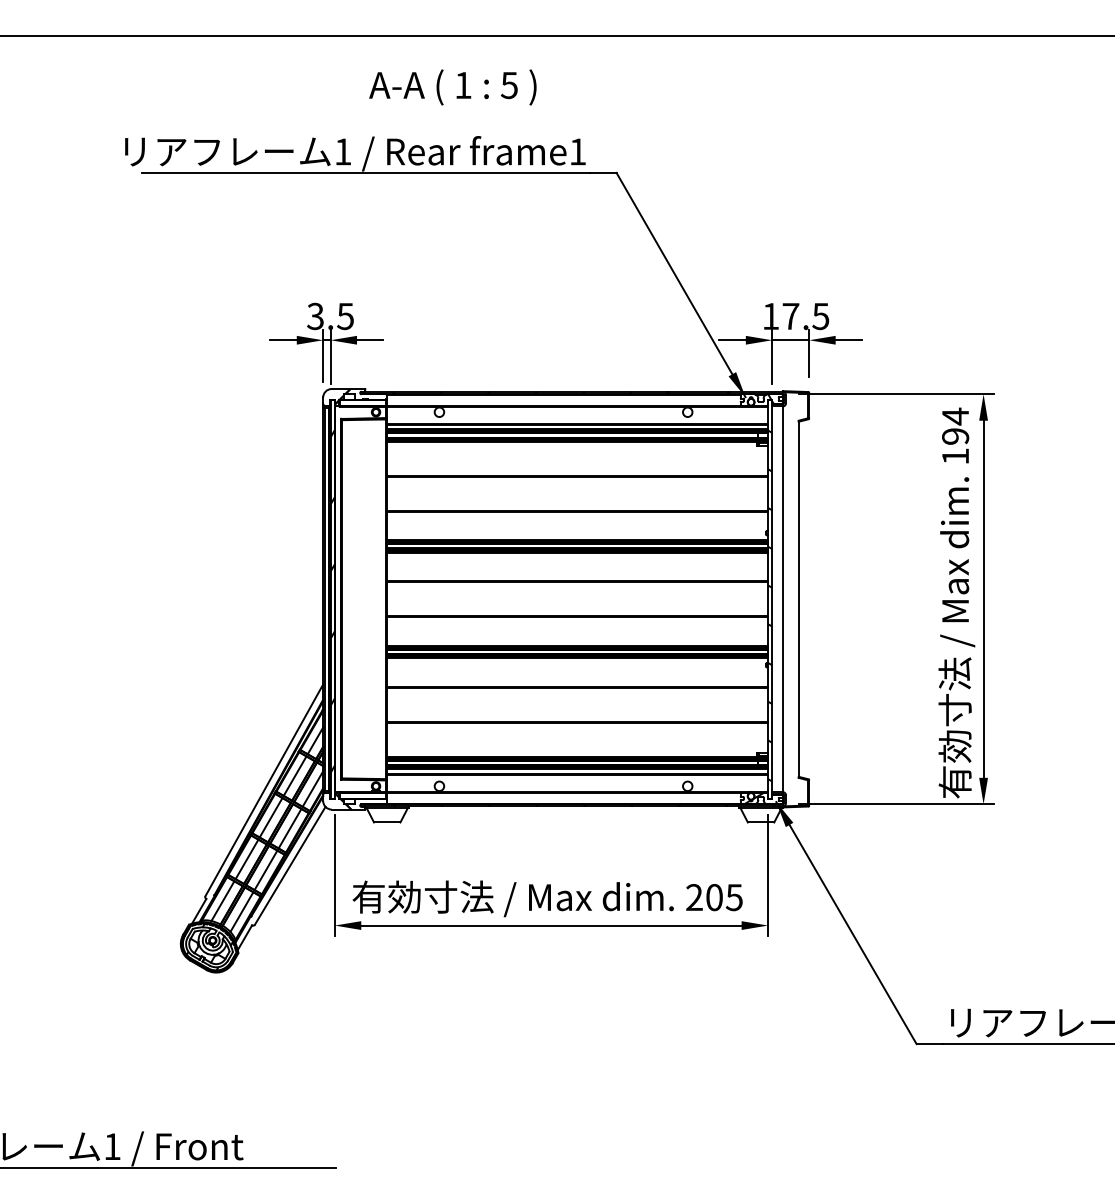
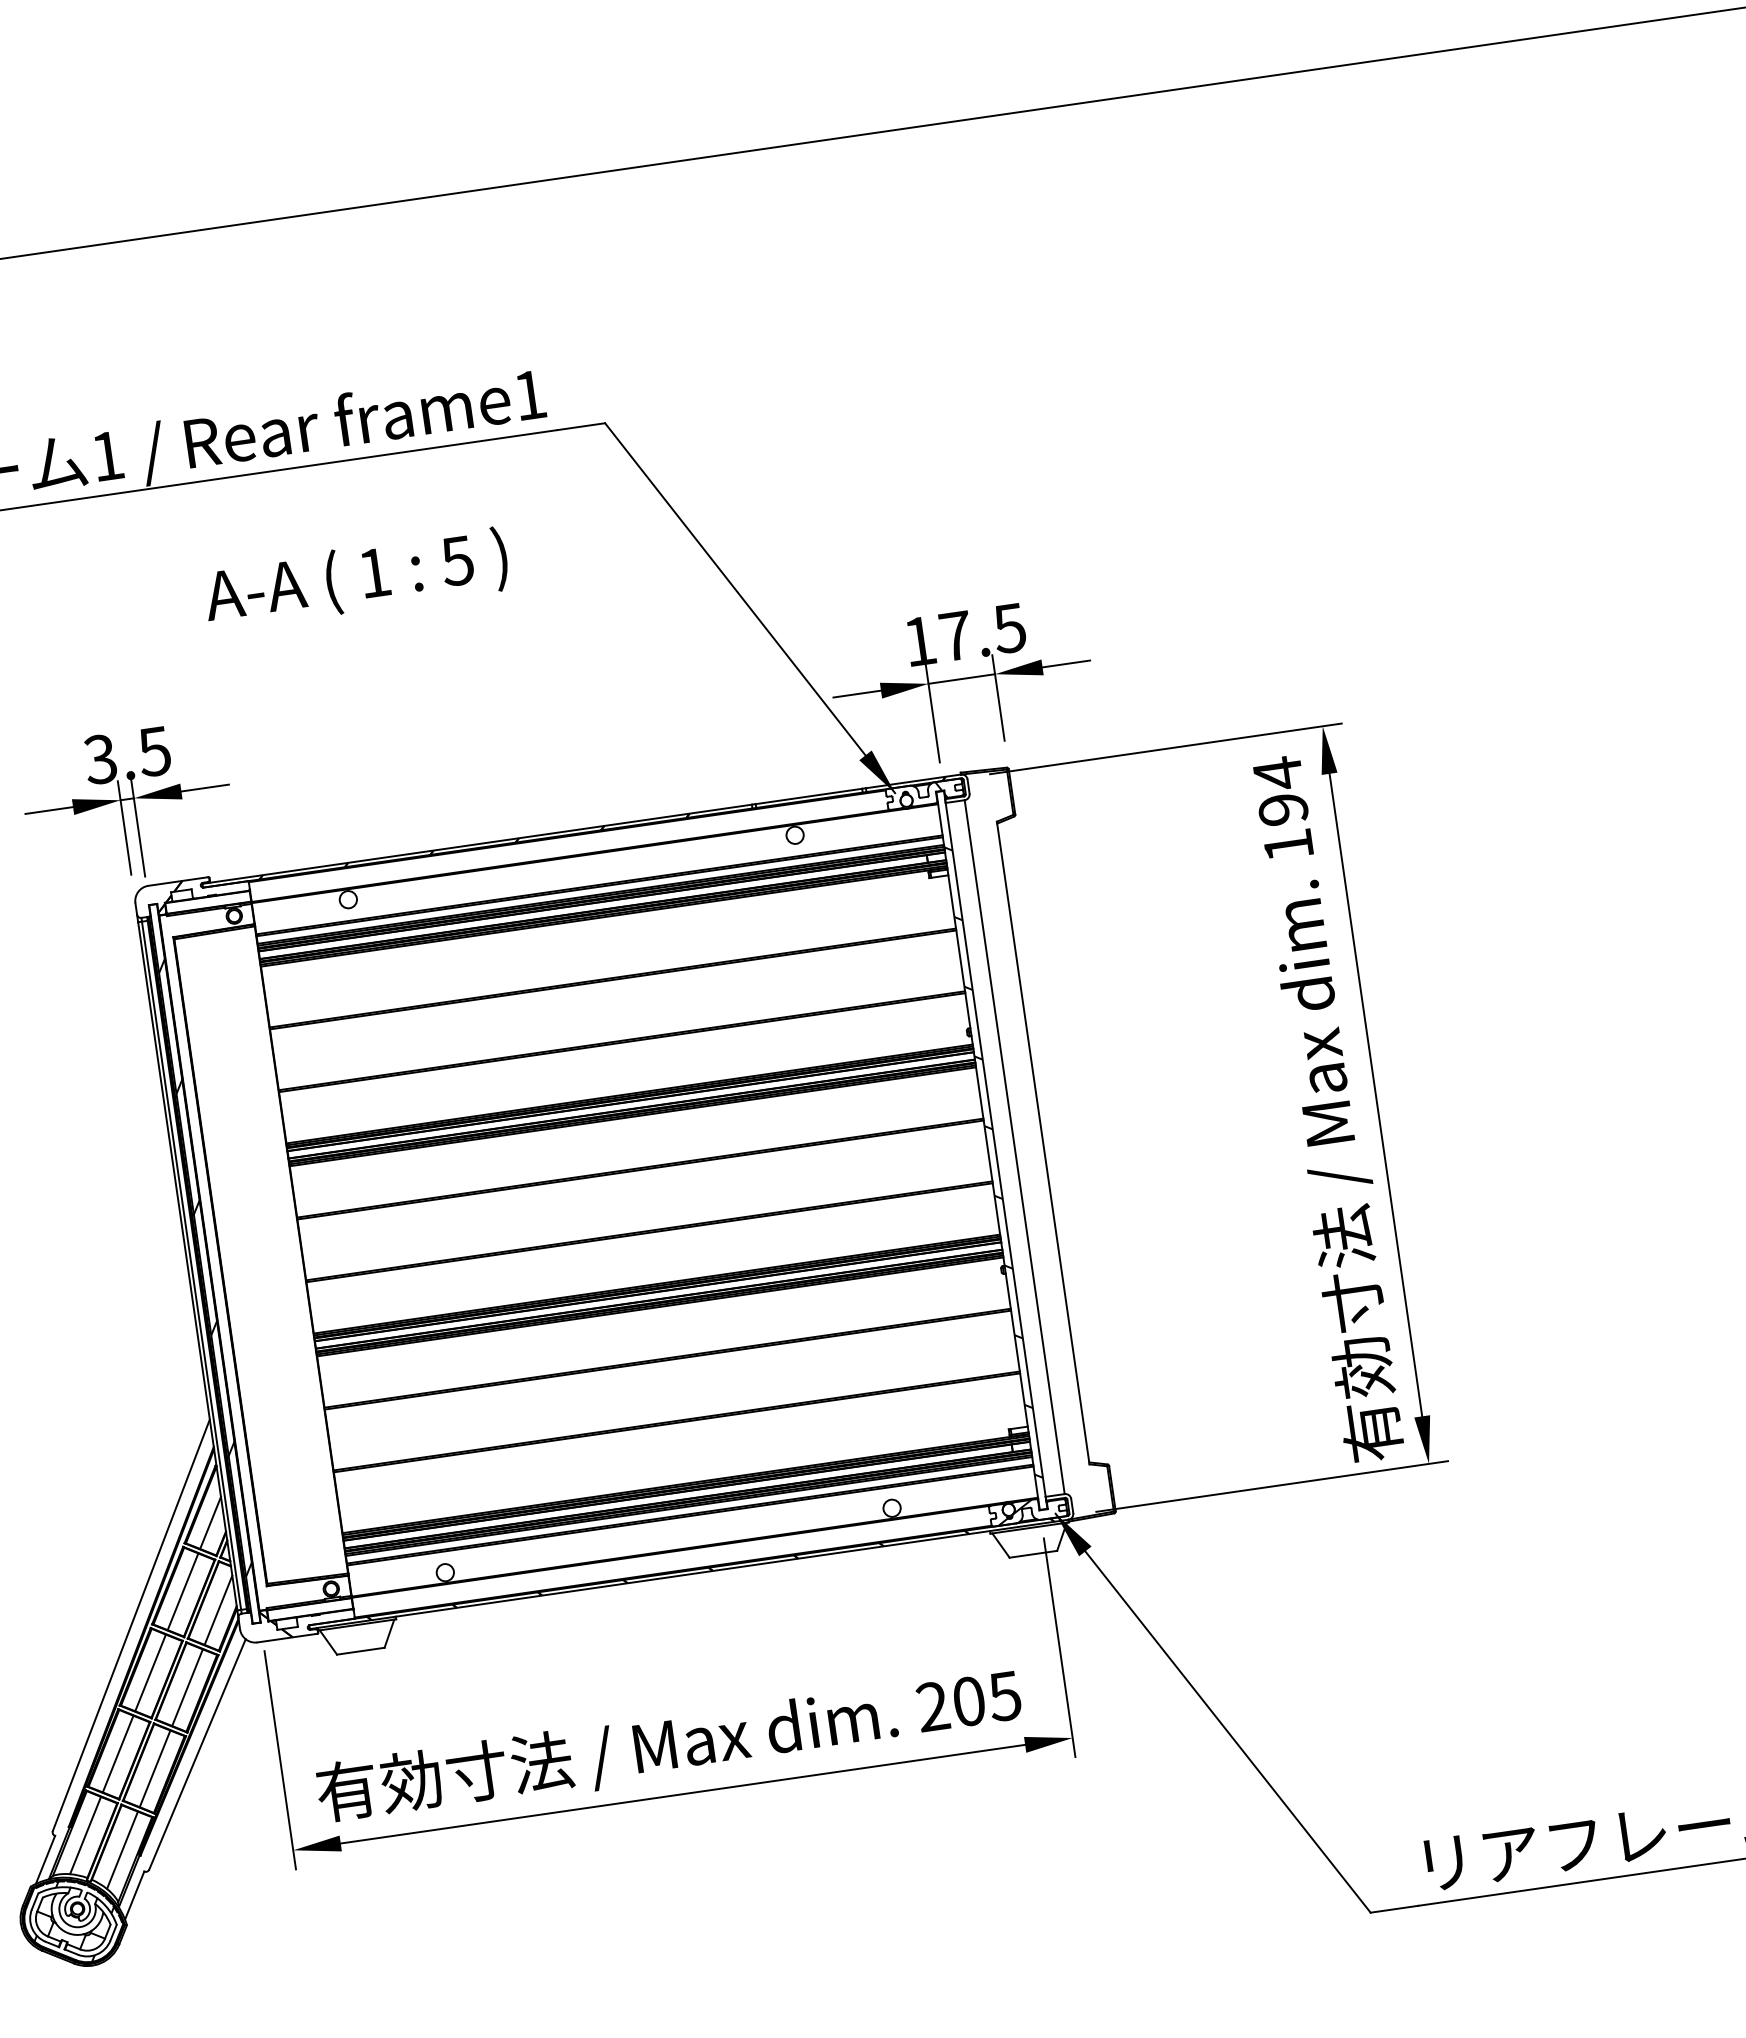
text: (452, 87) -> (355, 579), moved

